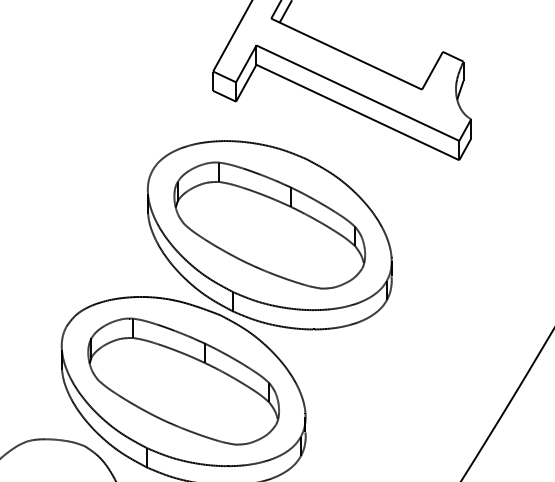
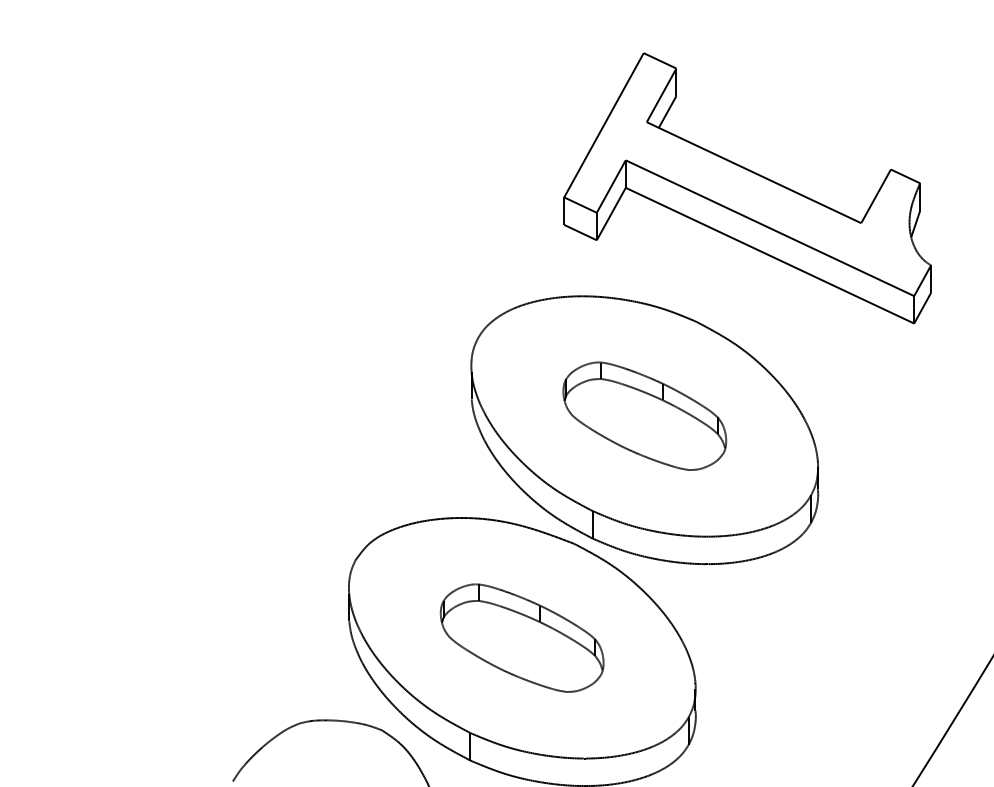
part: (269, 224) -> (644, 415), size x0.6
part: (183, 381) -> (521, 637), size x0.6

